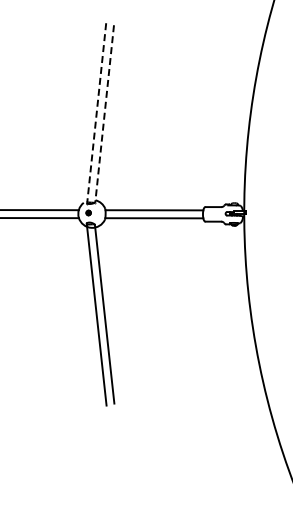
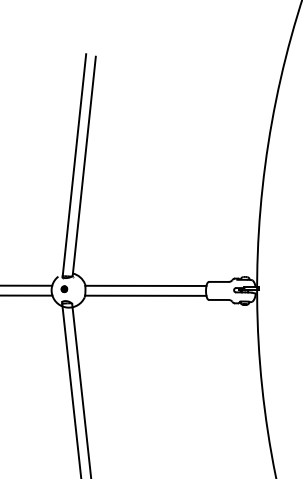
line: (96, 113) -> (74, 166), dashed -> solid
line: (104, 114) -> (84, 167), dashed -> solid

